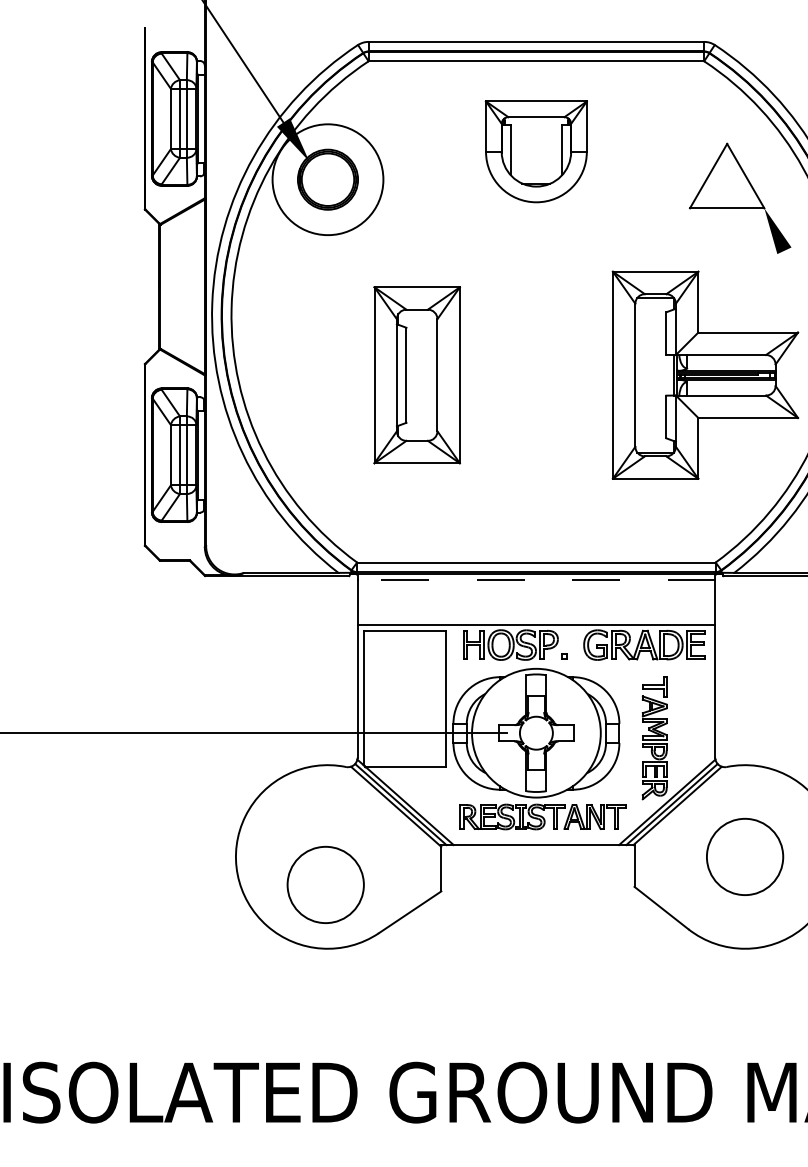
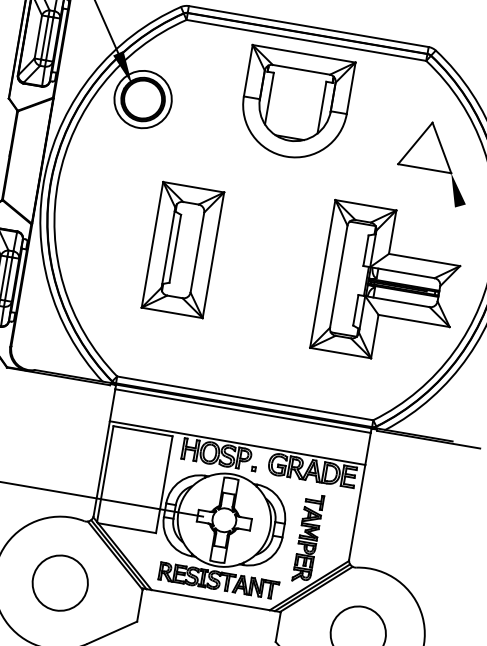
part: (536, 151) -> (295, 104), size x1.43
circle: (327, 179) -> (142, 99), size x0.71
line: (536, 580) -> (243, 411), dashed -> solid
circle: (325, 884) -> (60, 582), moved

